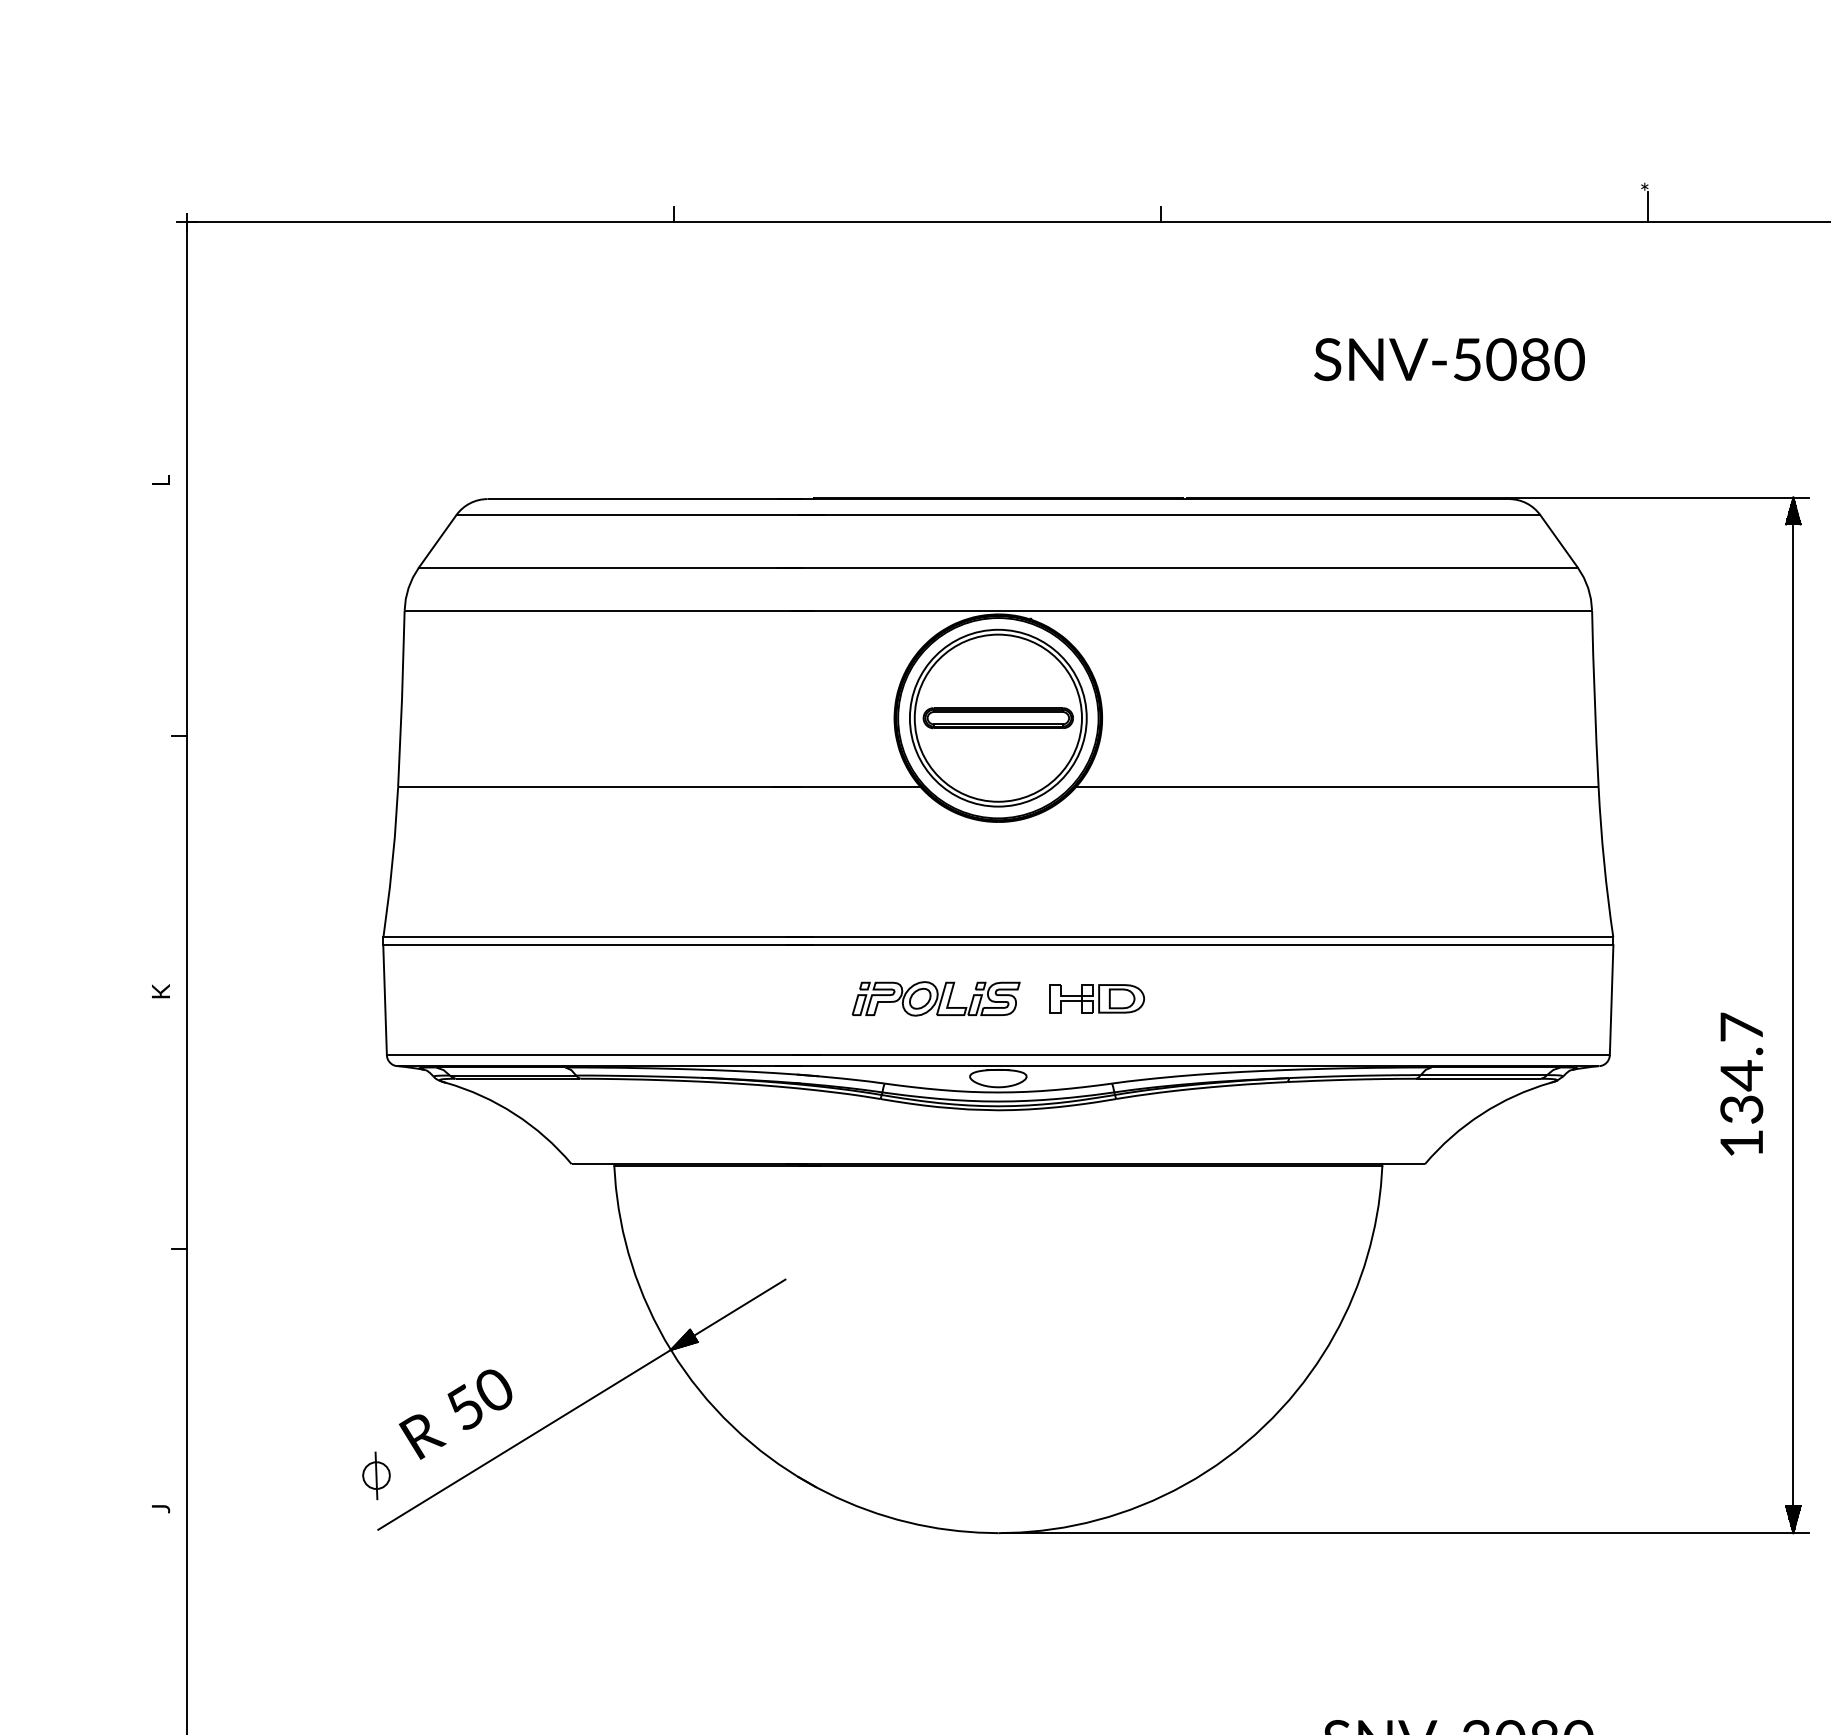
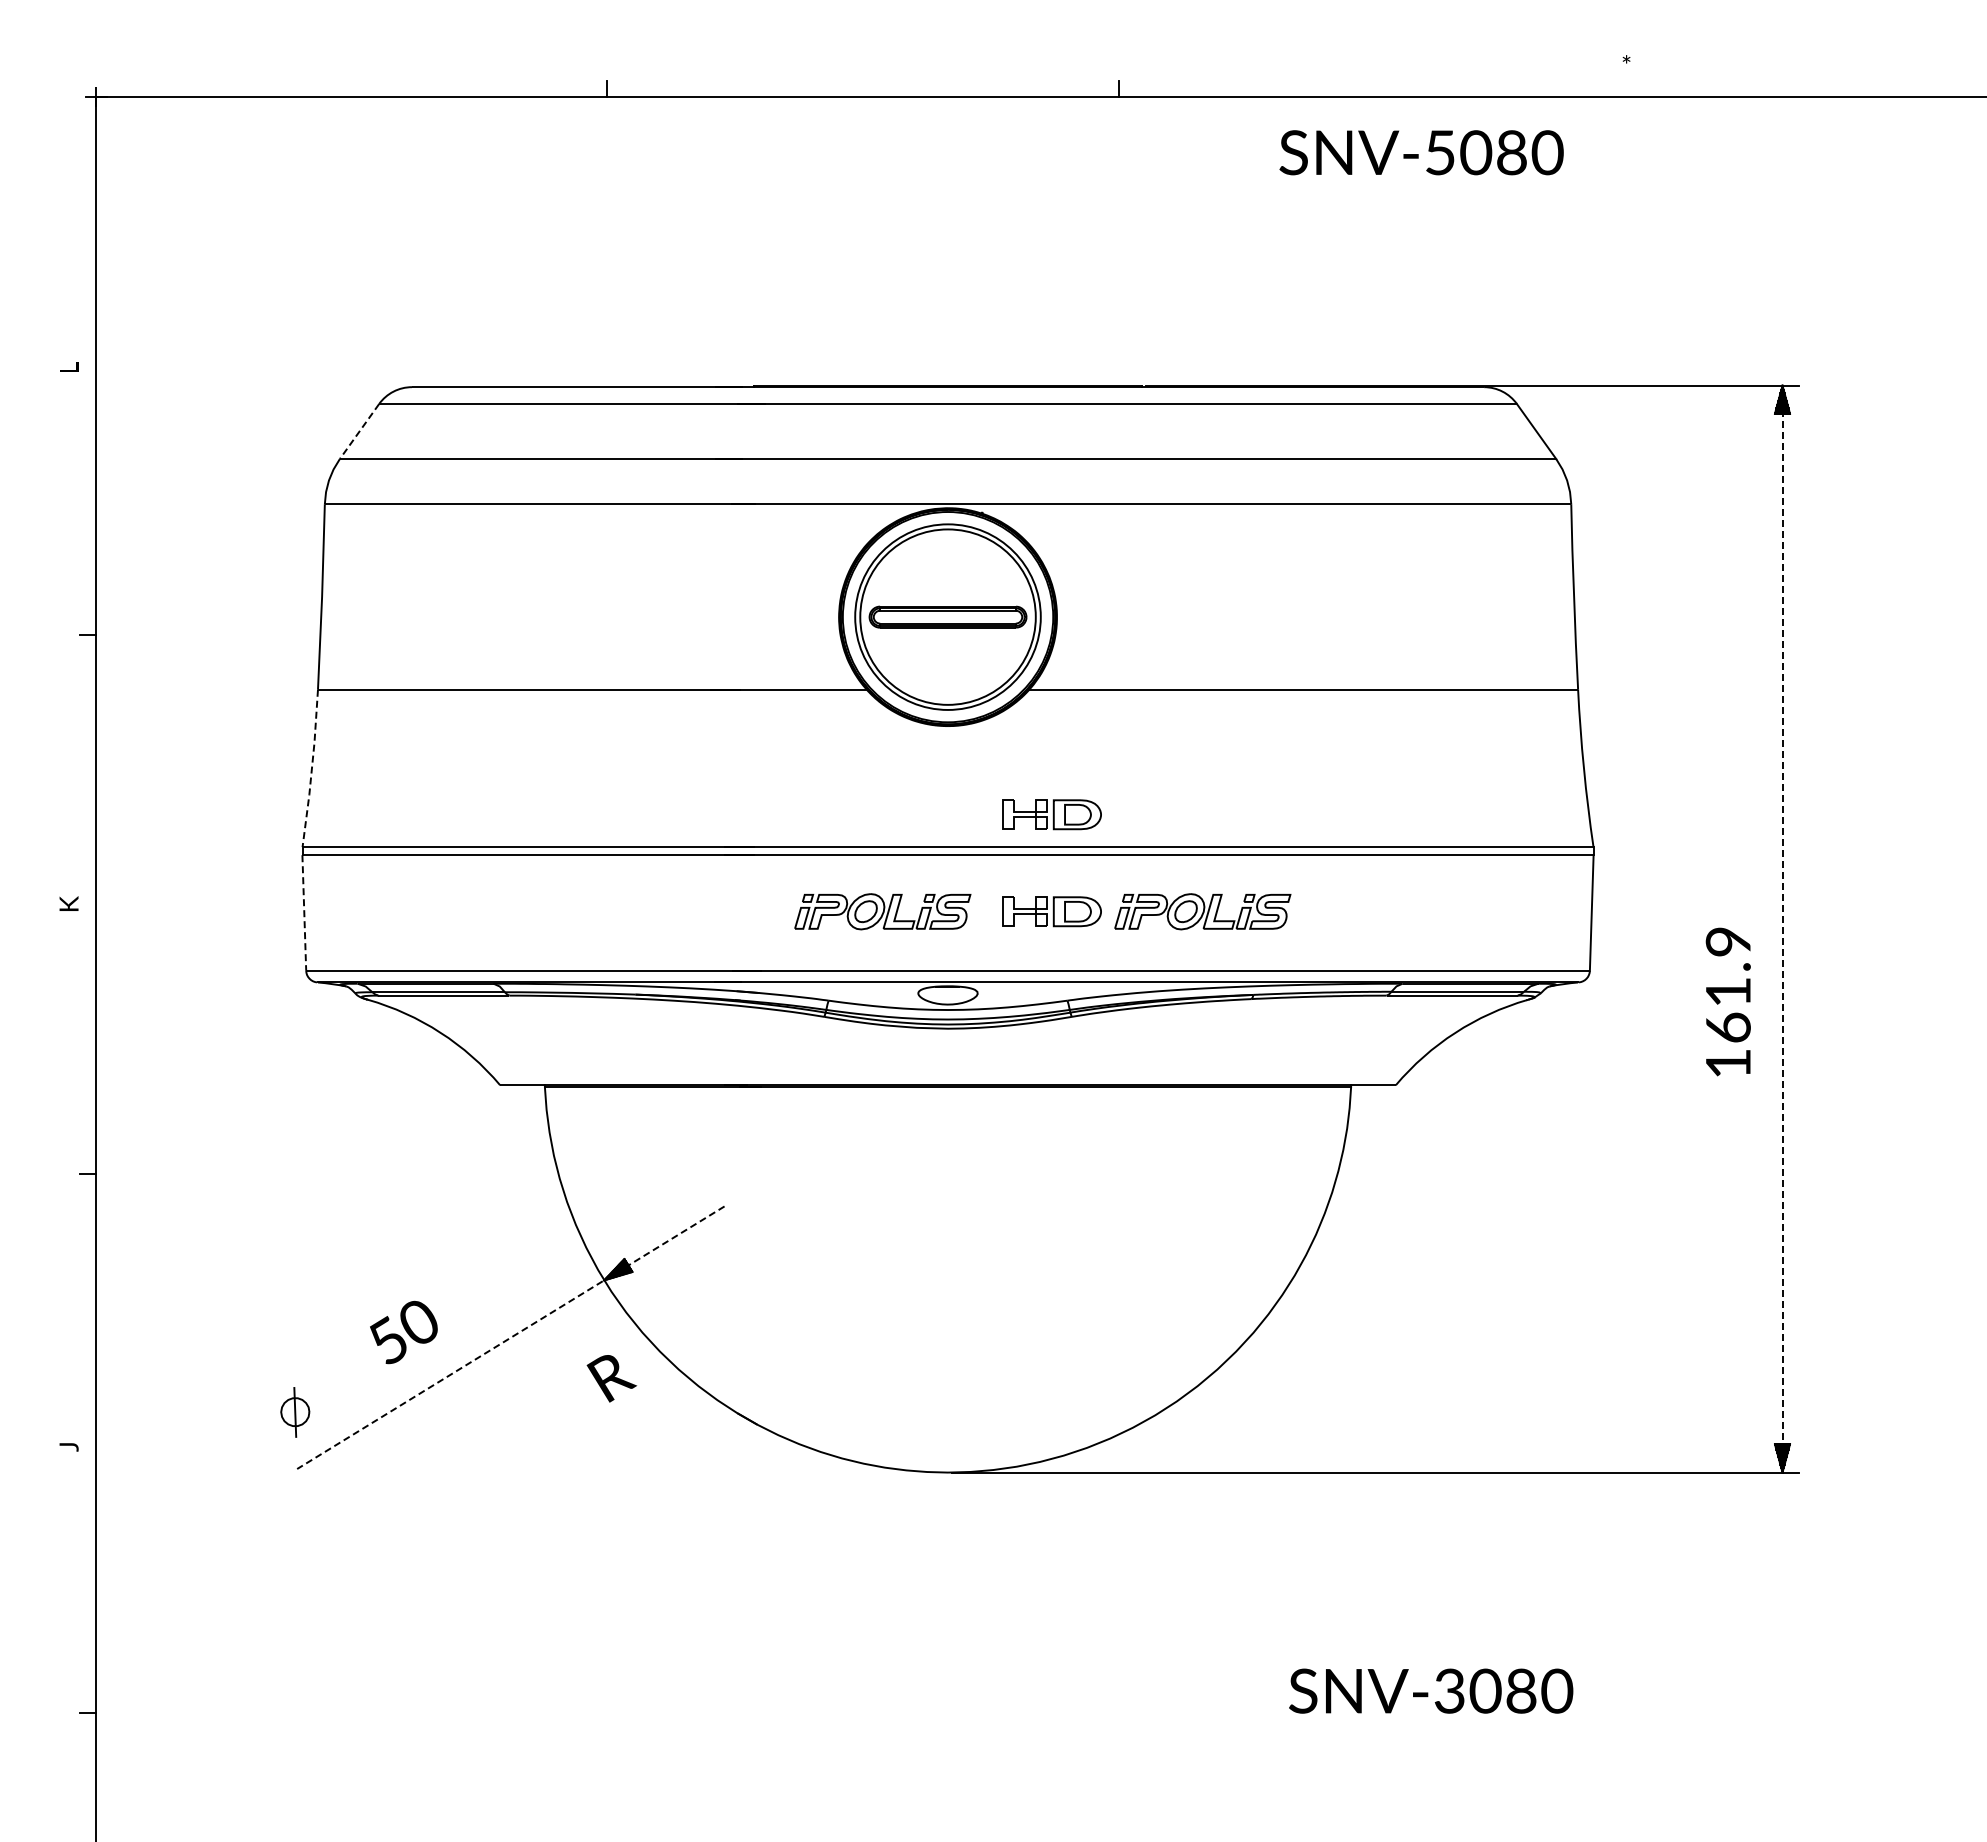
line: (1647, 206) -> (1629, 80), removed
text: (1449, 359) -> (1421, 152), moved
line: (437, 541) -> (359, 431), solid -> dashed
line: (391, 863) -> (311, 769), solid -> dashed
part: (1096, 906) -> (1051, 814), added
part: (1240, 998) -> (1202, 911), added
line: (385, 1000) -> (304, 913), solid -> dashed
line: (1793, 1015) -> (1782, 929), solid -> dashed
text: (1740, 1068) -> (1727, 984), 134.7 -> 161.9
line: (581, 1404) -> (510, 1337), solid -> dashed
text: (422, 1436) -> (611, 1378), moved

